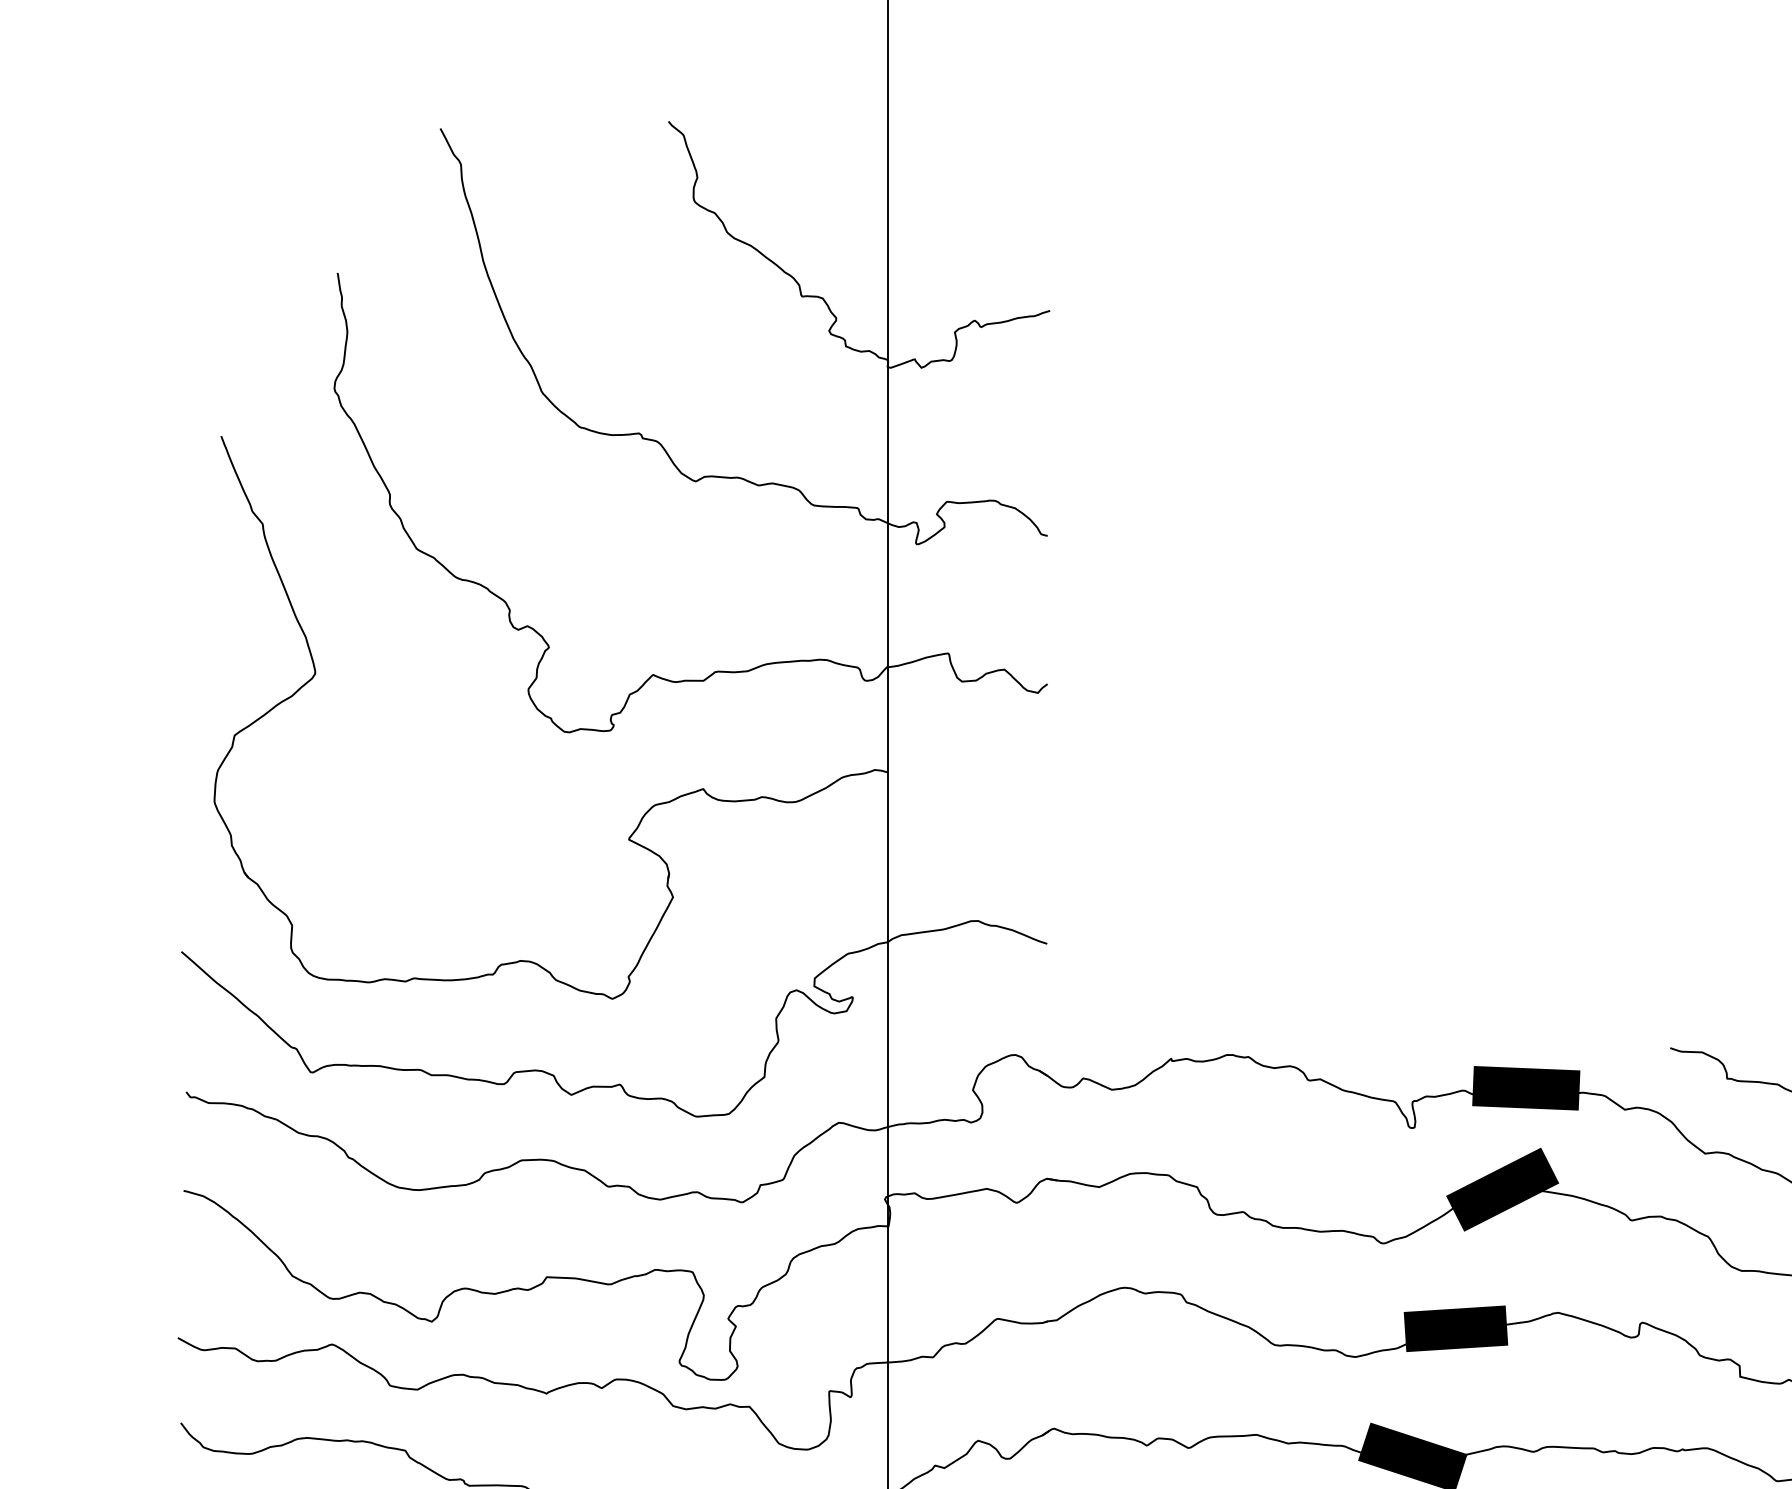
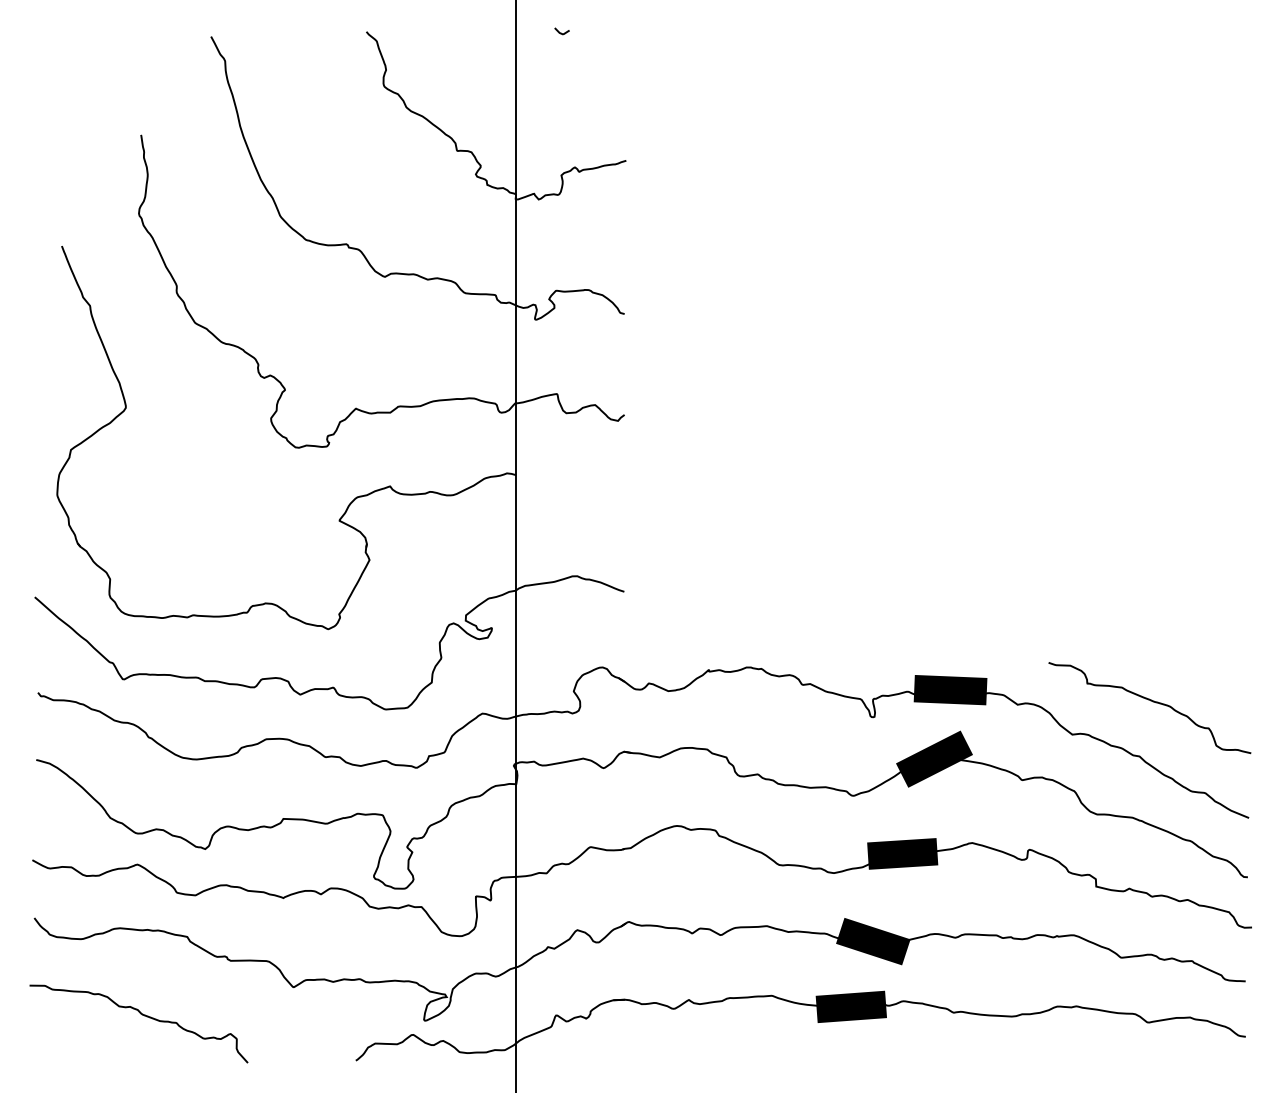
line: (954, 122) -> (561, 32), added

